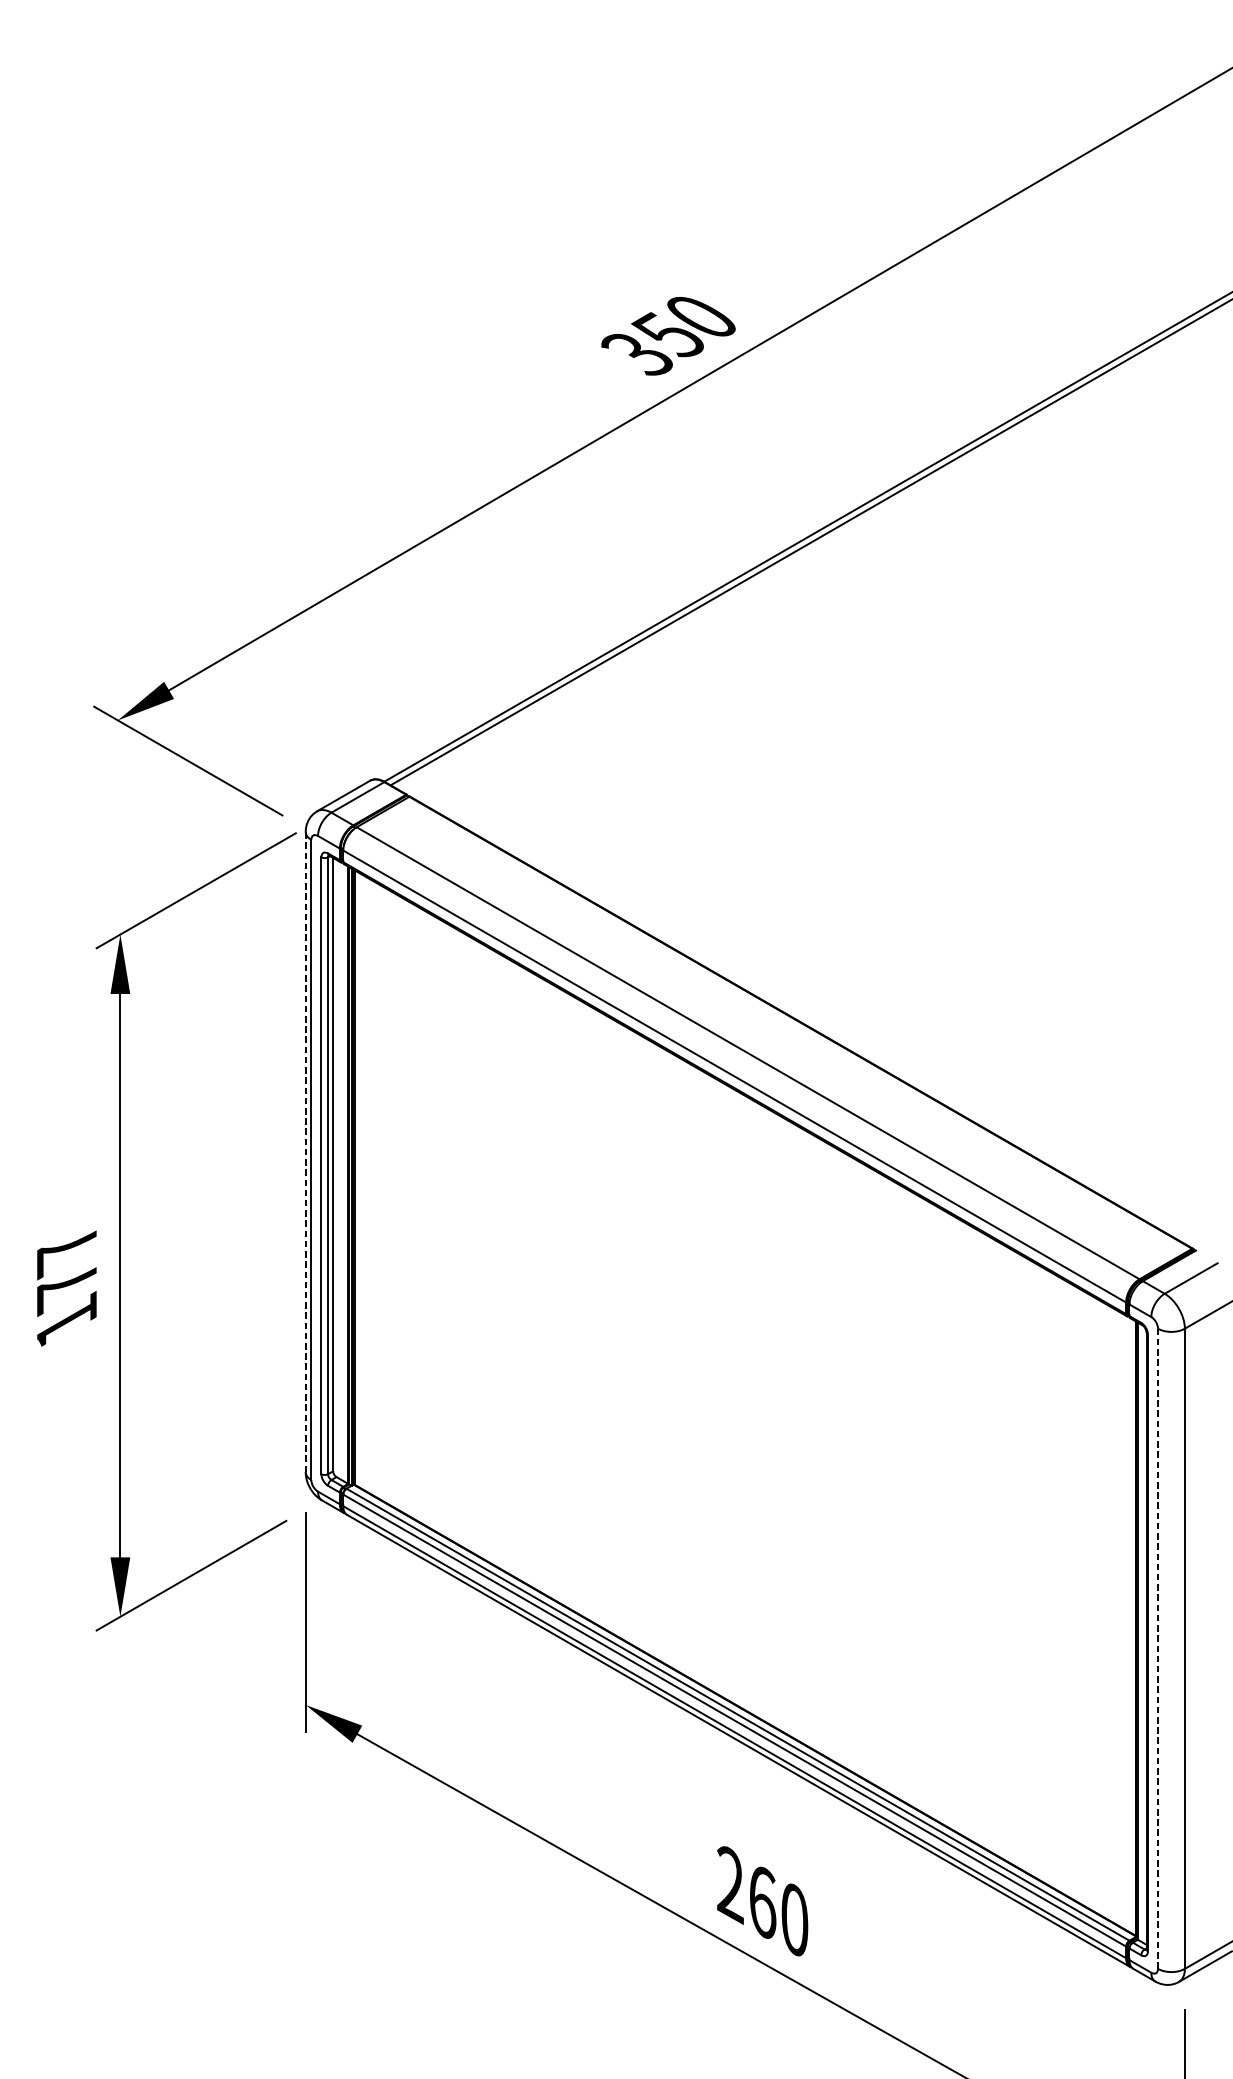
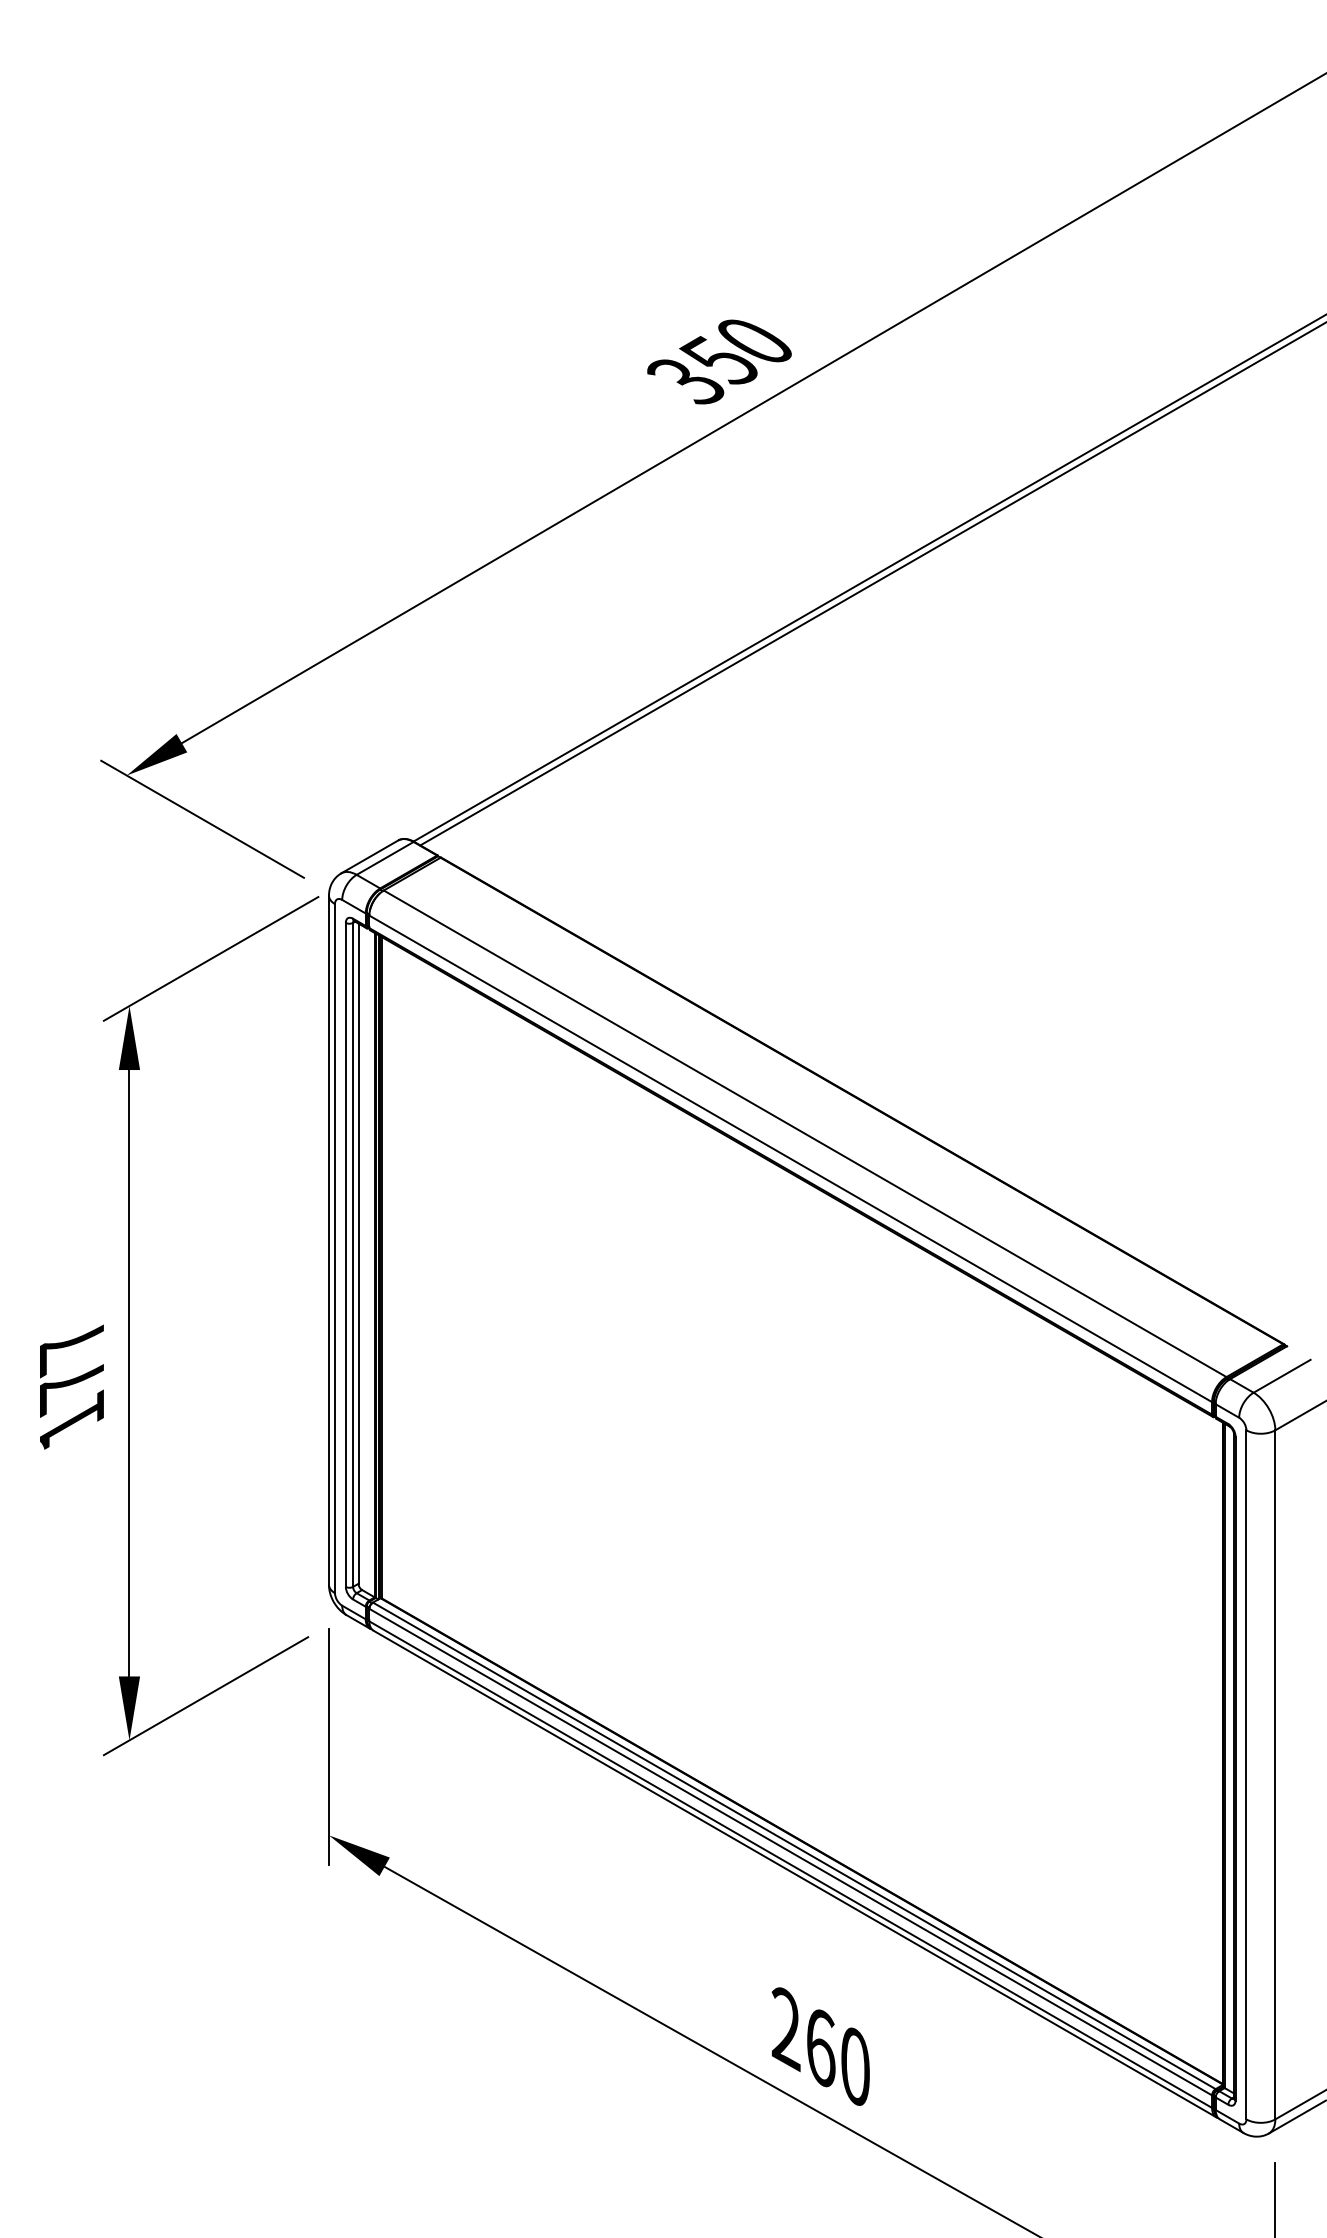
line: (306, 1152) -> (329, 1240), dashed -> solid
line: (1158, 1648) -> (1246, 1774), dashed -> solid

